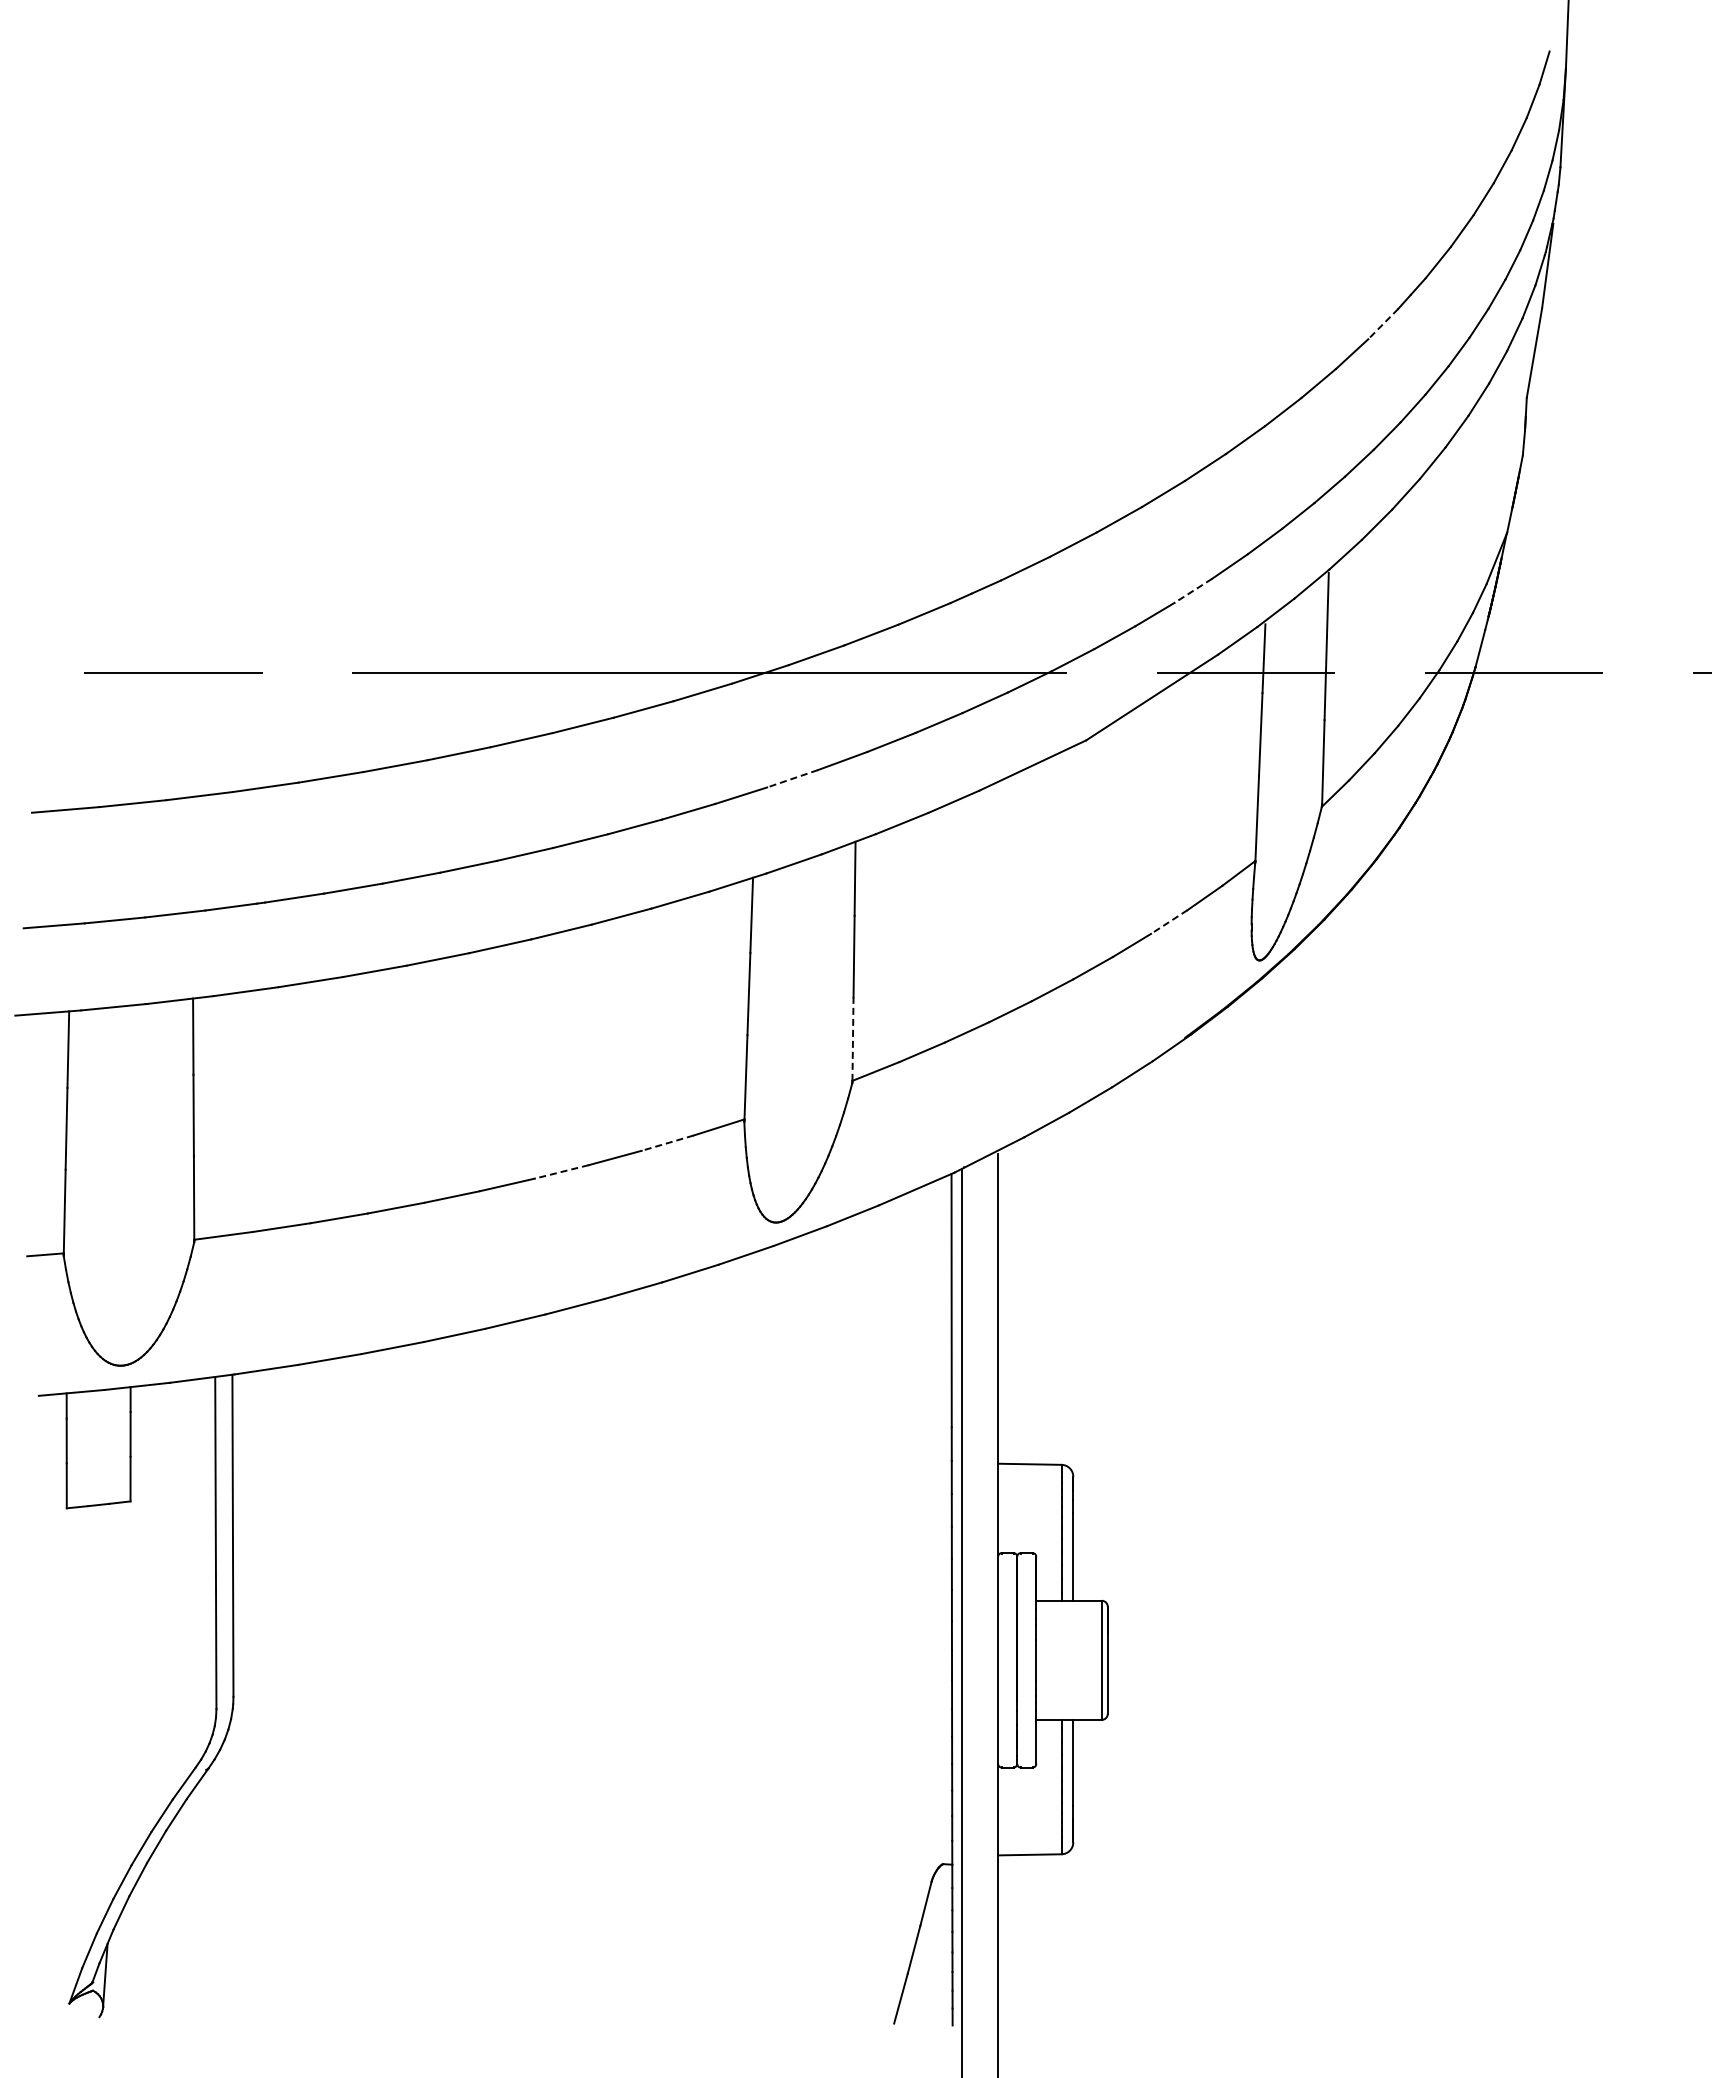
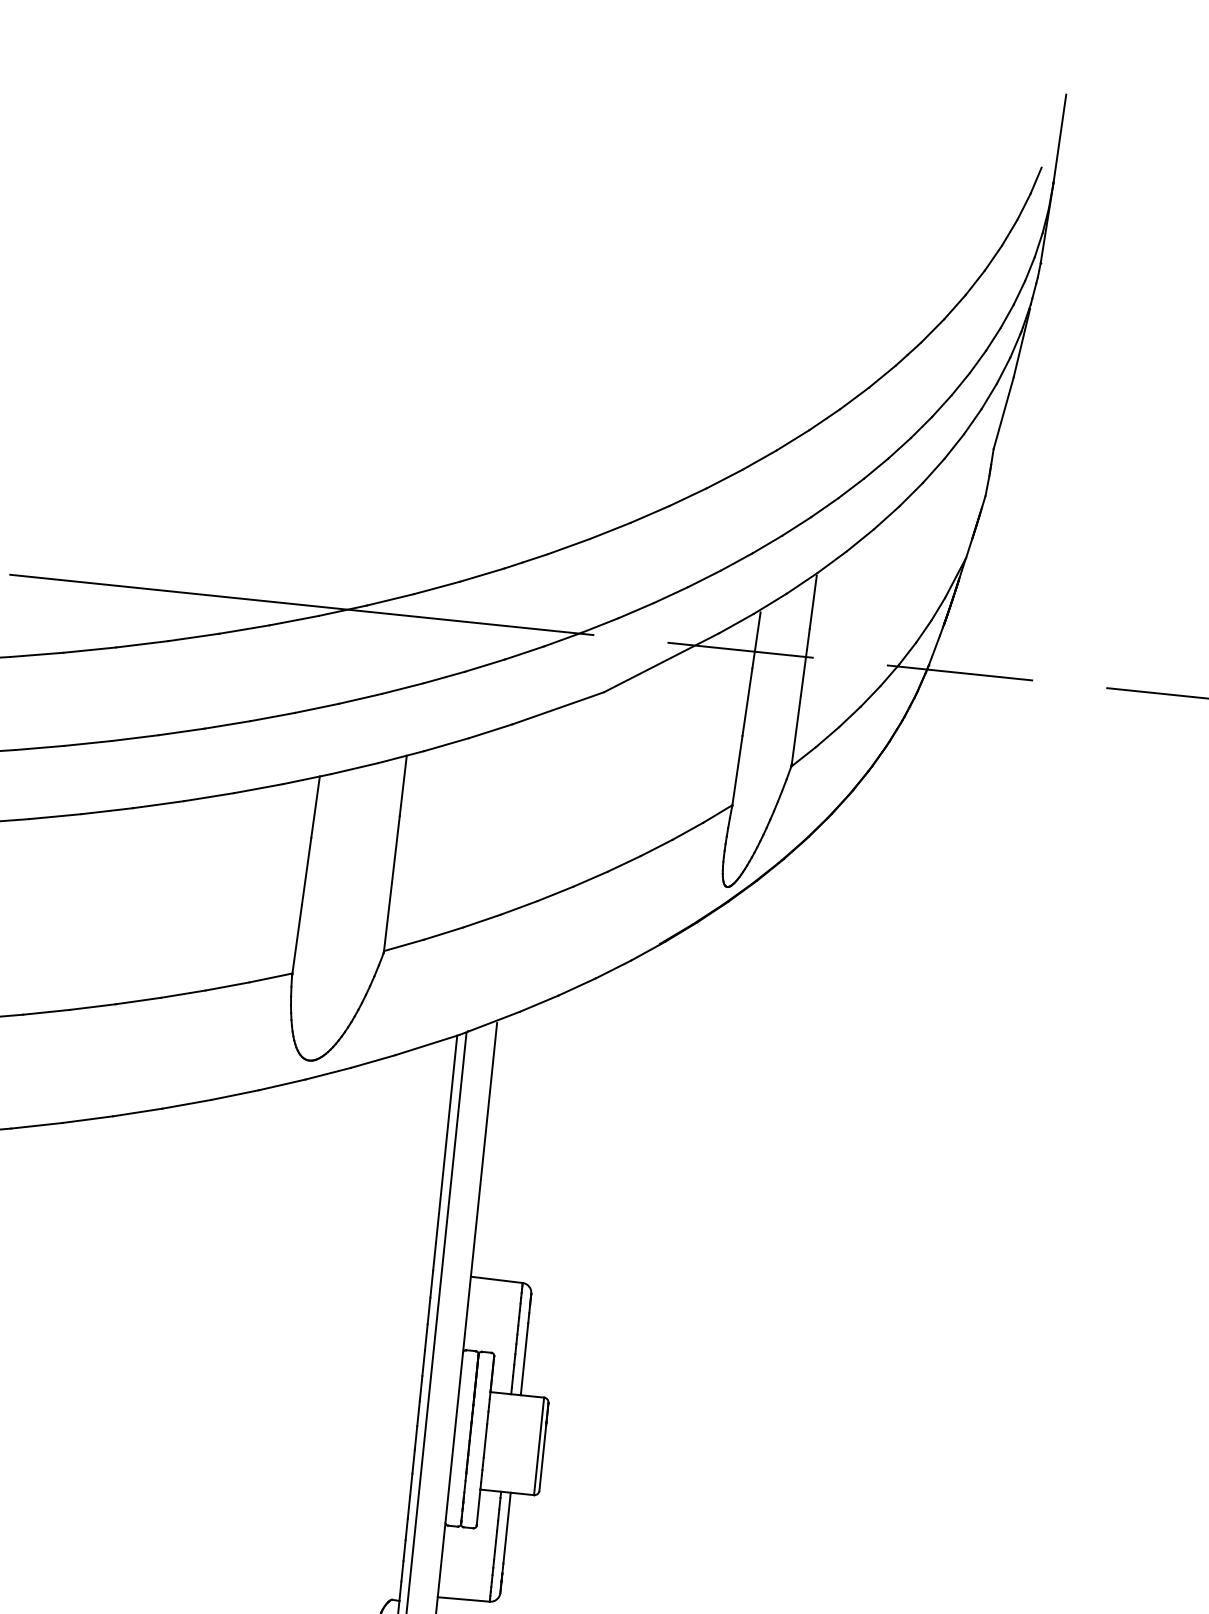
line: (1382, 324) -> (881, 376), dashed -> solid
line: (1192, 591) -> (703, 579), dashed -> solid
line: (792, 778) -> (360, 698), dashed -> solid
line: (1169, 922) -> (656, 848), dashed -> solid
line: (852, 1039) -> (387, 917), dashed -> solid
line: (667, 1143) -> (227, 986), dashed -> solid
line: (561, 1171) -> (138, 1000), dashed -> solid

